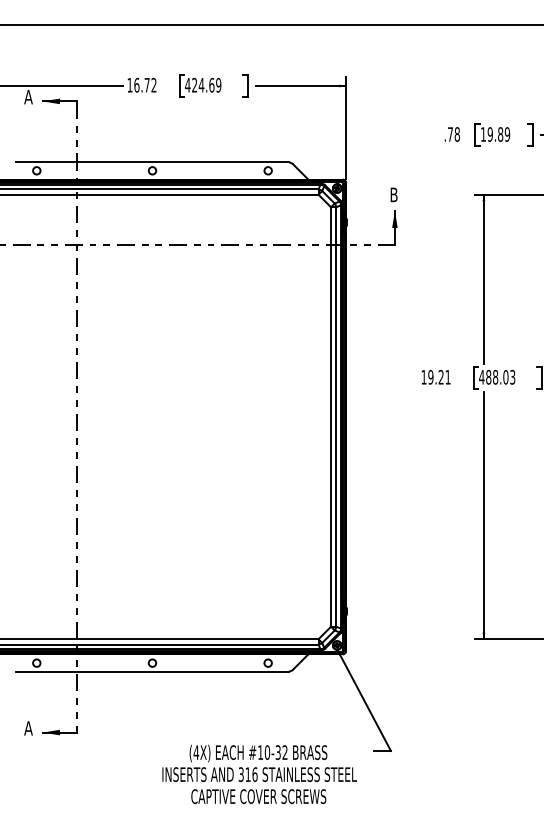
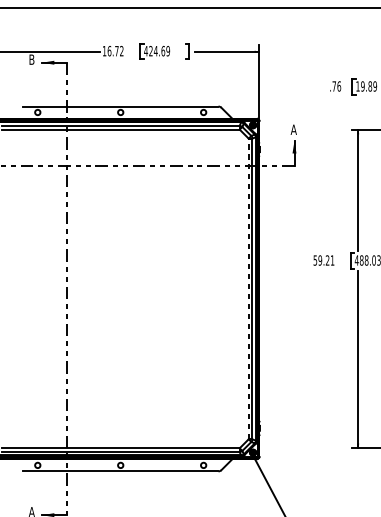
text: (28, 97) -> (31, 59), A -> B
text: (456, 134) -> (338, 86), .78 -> .76
text: (393, 194) -> (293, 129), B -> A
text: (423, 377) -> (314, 260), 19.21 -> 59.21
line: (331, 417) -> (249, 289), solid -> dashed

